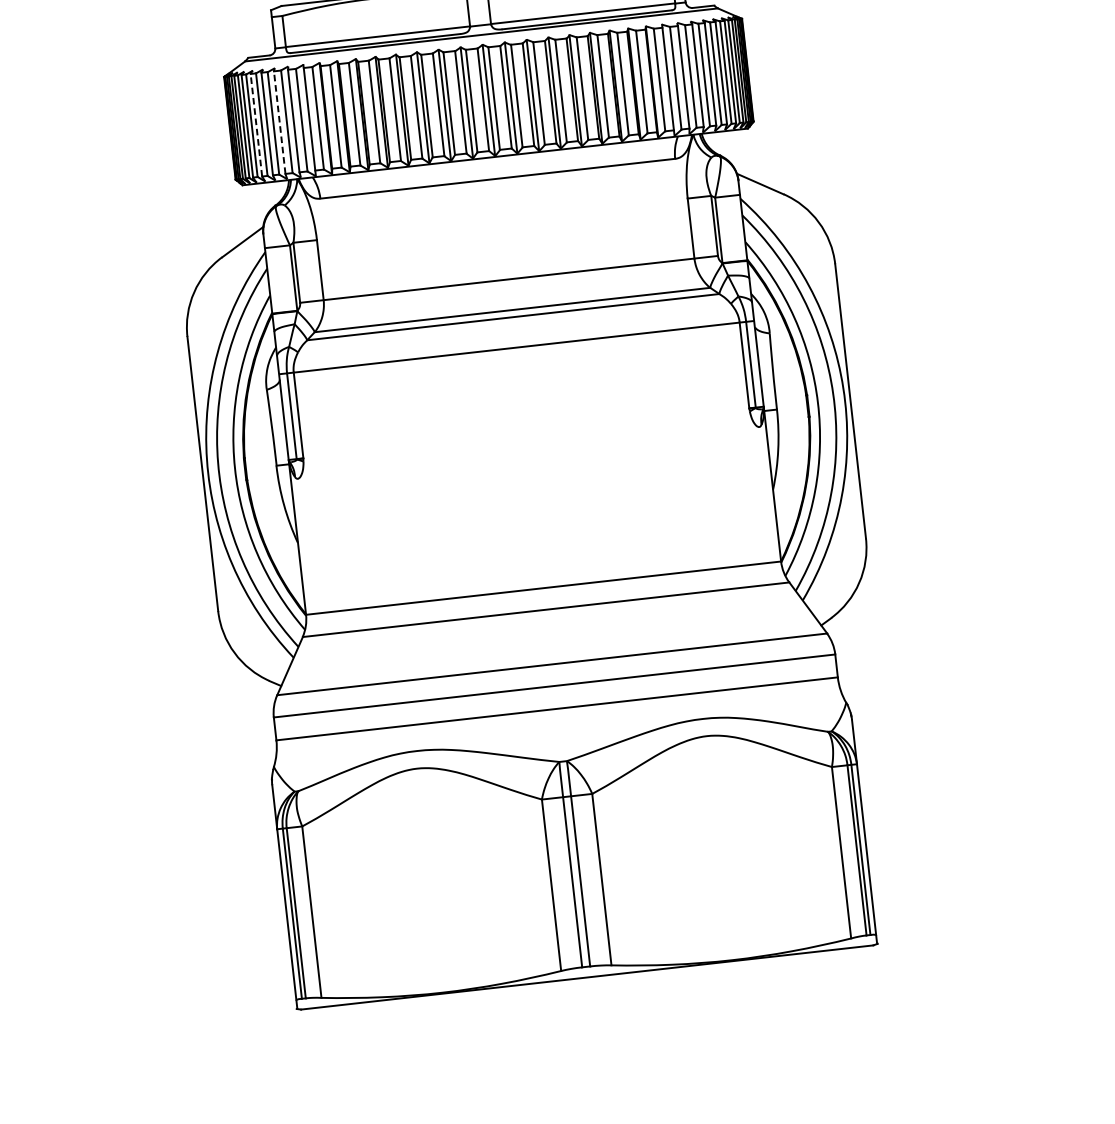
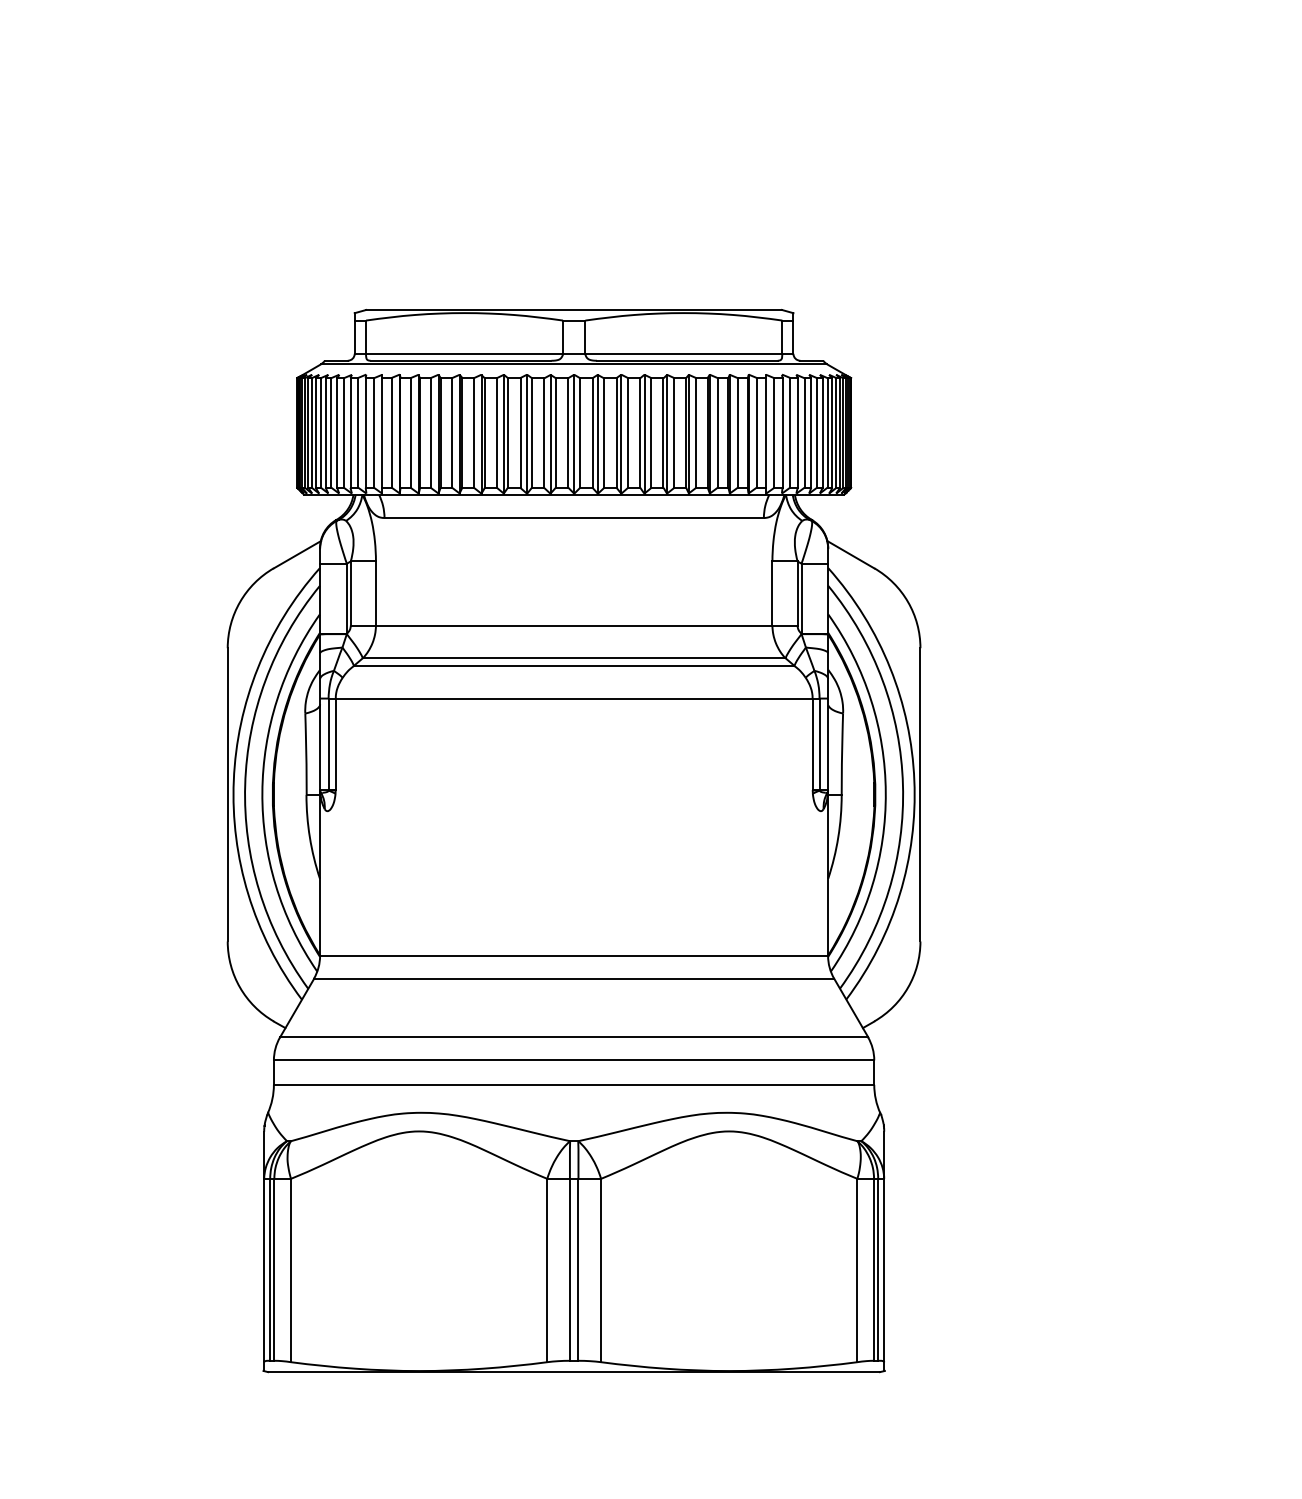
line: (279, 122) -> (350, 432), dashed -> solid
line: (256, 124) -> (325, 432), dashed -> solid

